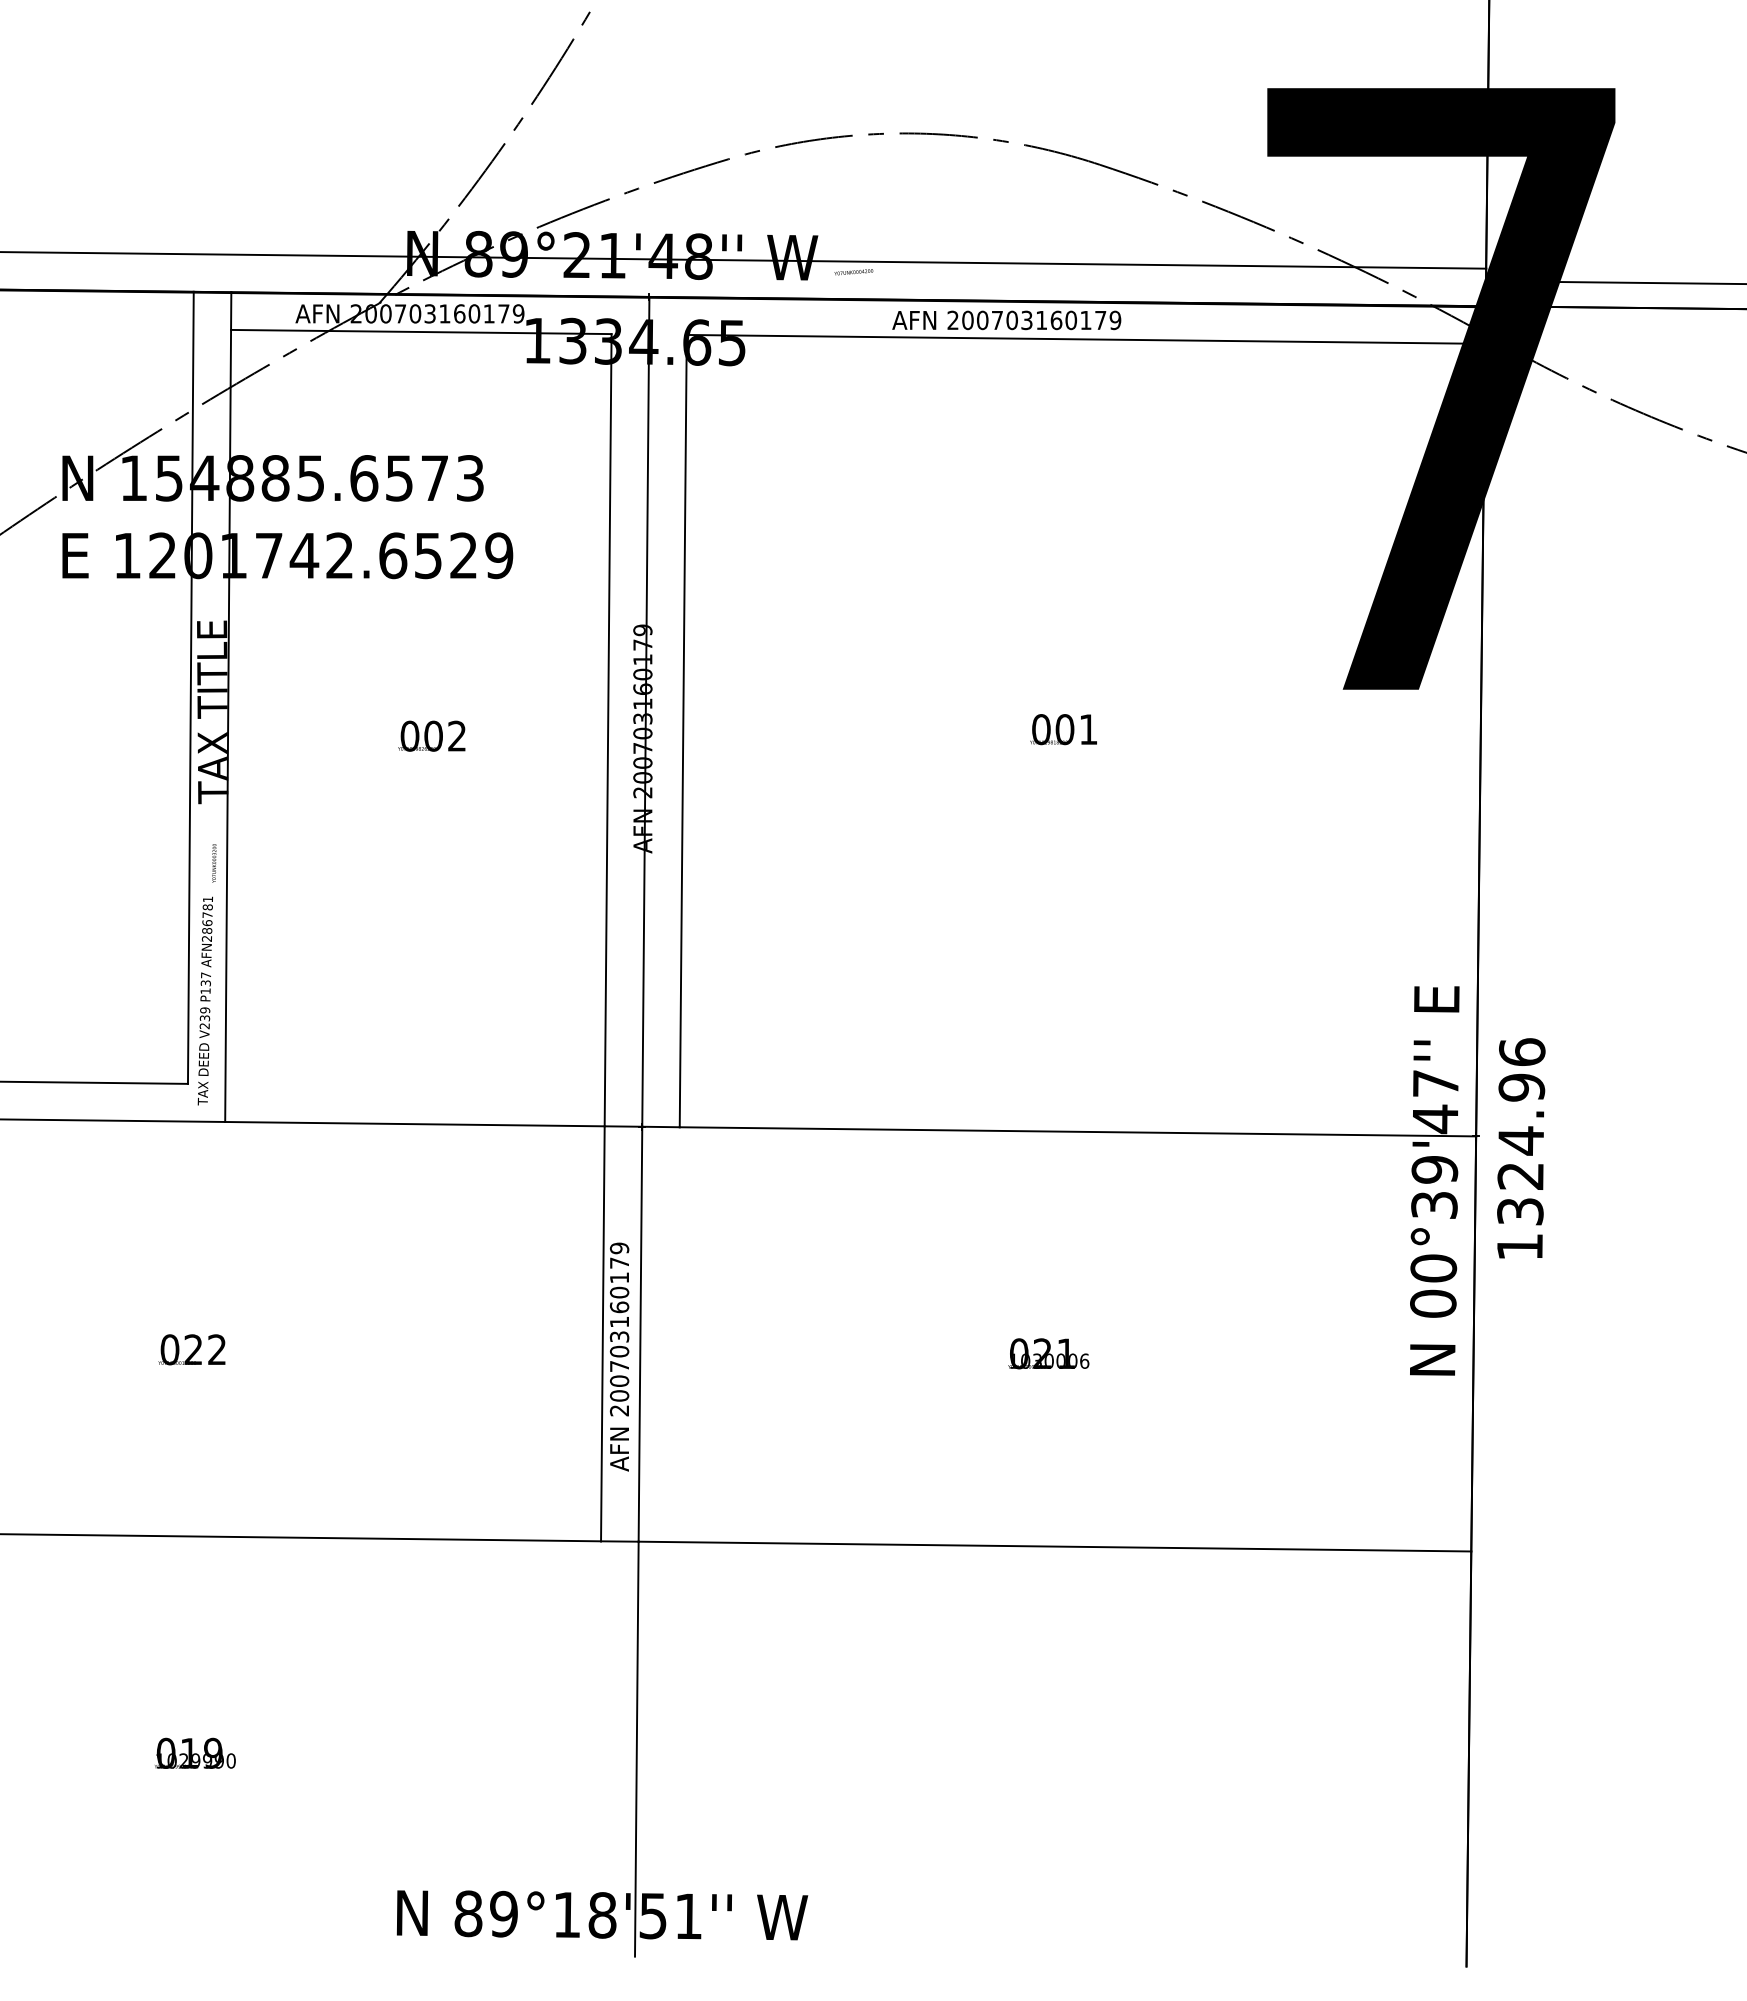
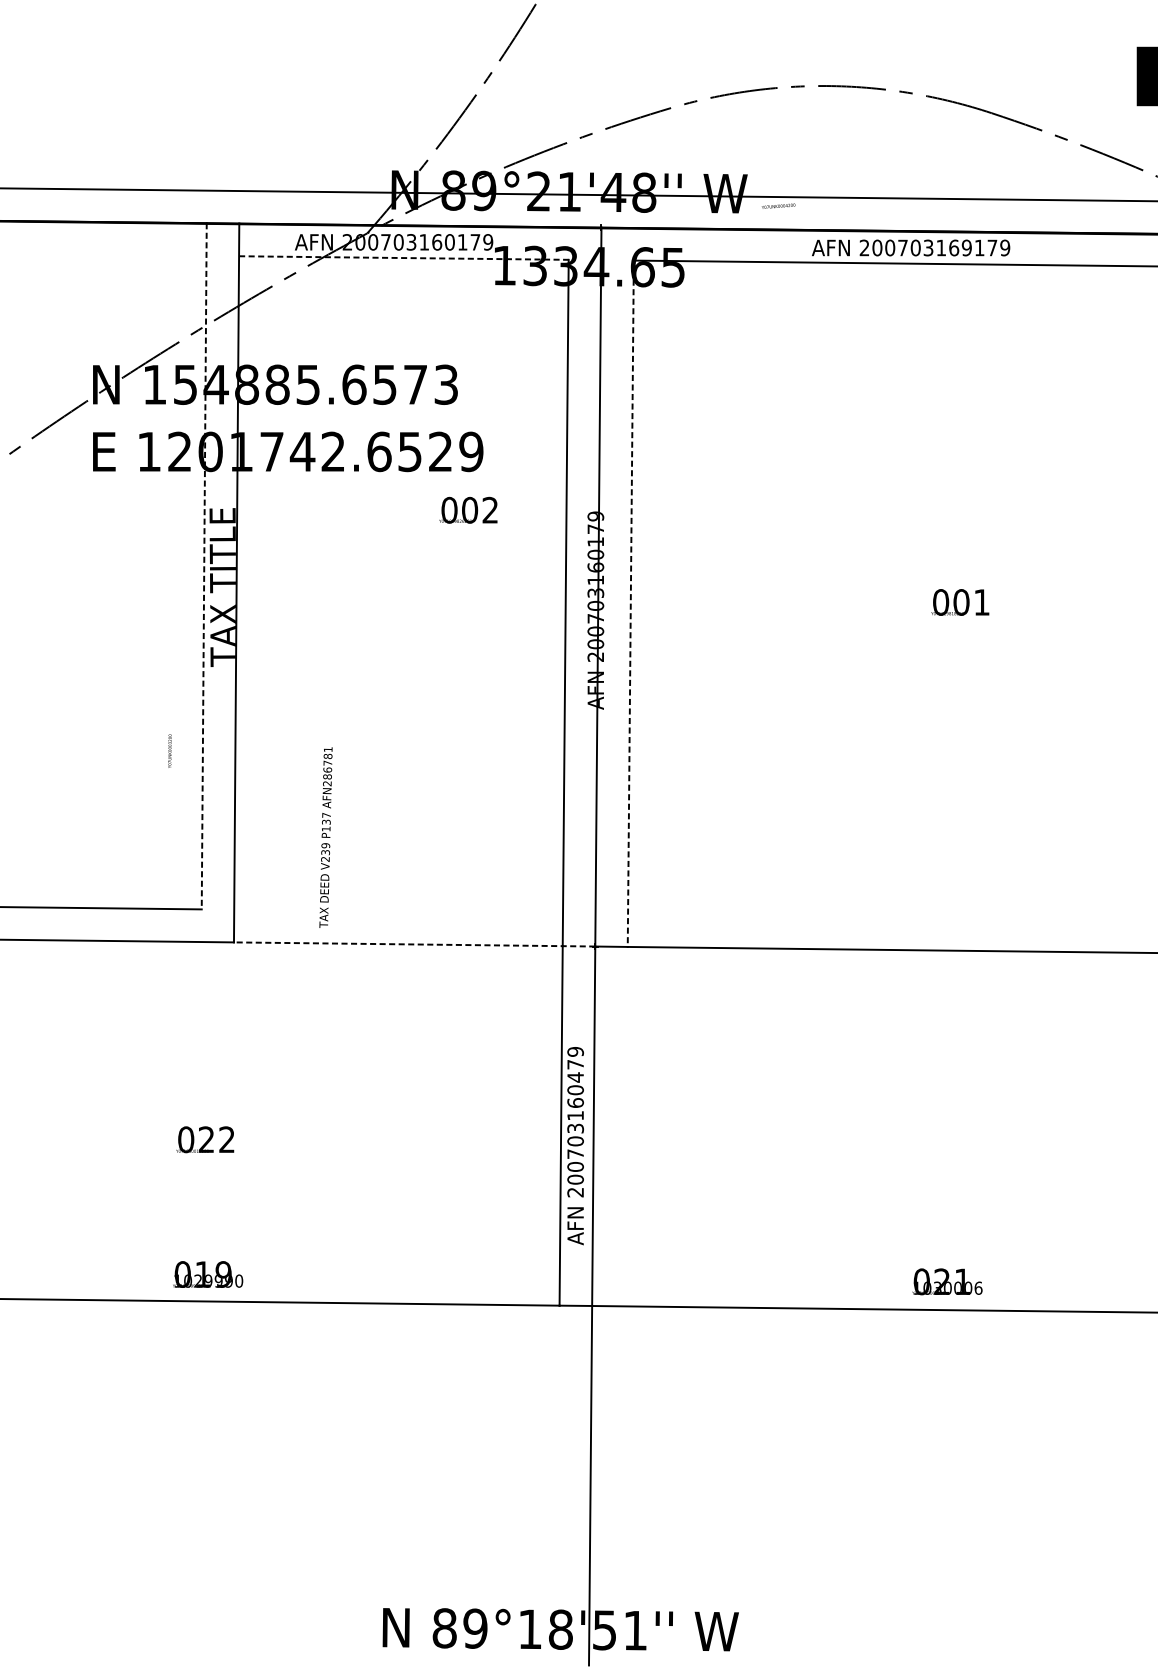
text: (1070, 320) -> (966, 248), 200703160179 -> 200703169179
line: (421, 332) -> (404, 258), solid -> dashed
line: (190, 688) -> (203, 566), solid -> dashed
line: (683, 731) -> (631, 604), solid -> dashed
text: (431, 735) -> (468, 509), moved
text: (214, 863) -> (170, 751), moved
text: (204, 1000) -> (325, 837), moved
line: (433, 1124) -> (414, 944), solid -> dashed
text: (619, 1277) -> (575, 1077), 200703160179 -> 200703160479
text: (1048, 1353) -> (947, 1281), moved
text: (195, 1752) -> (208, 1273), moved

